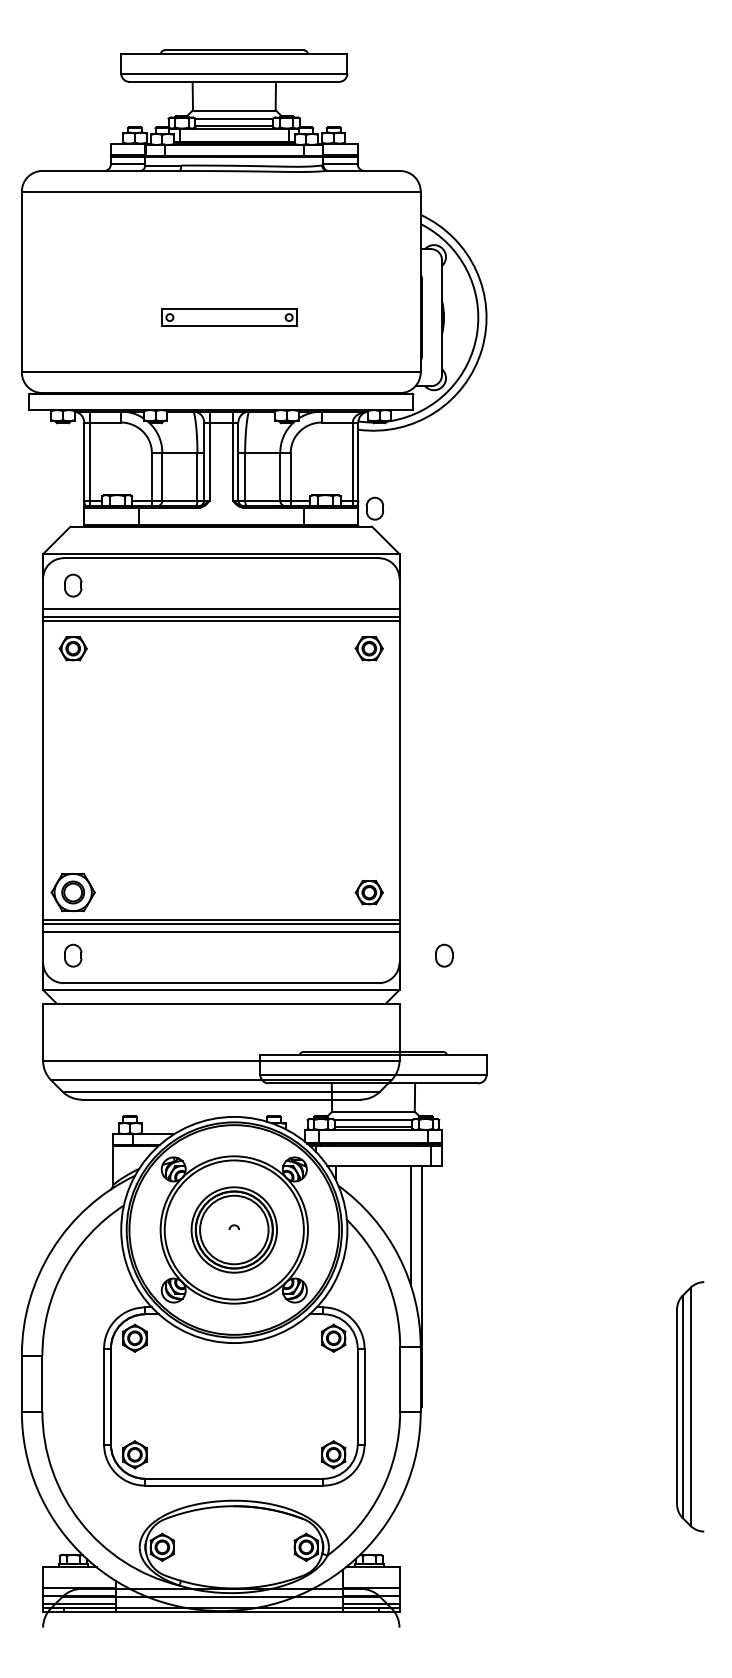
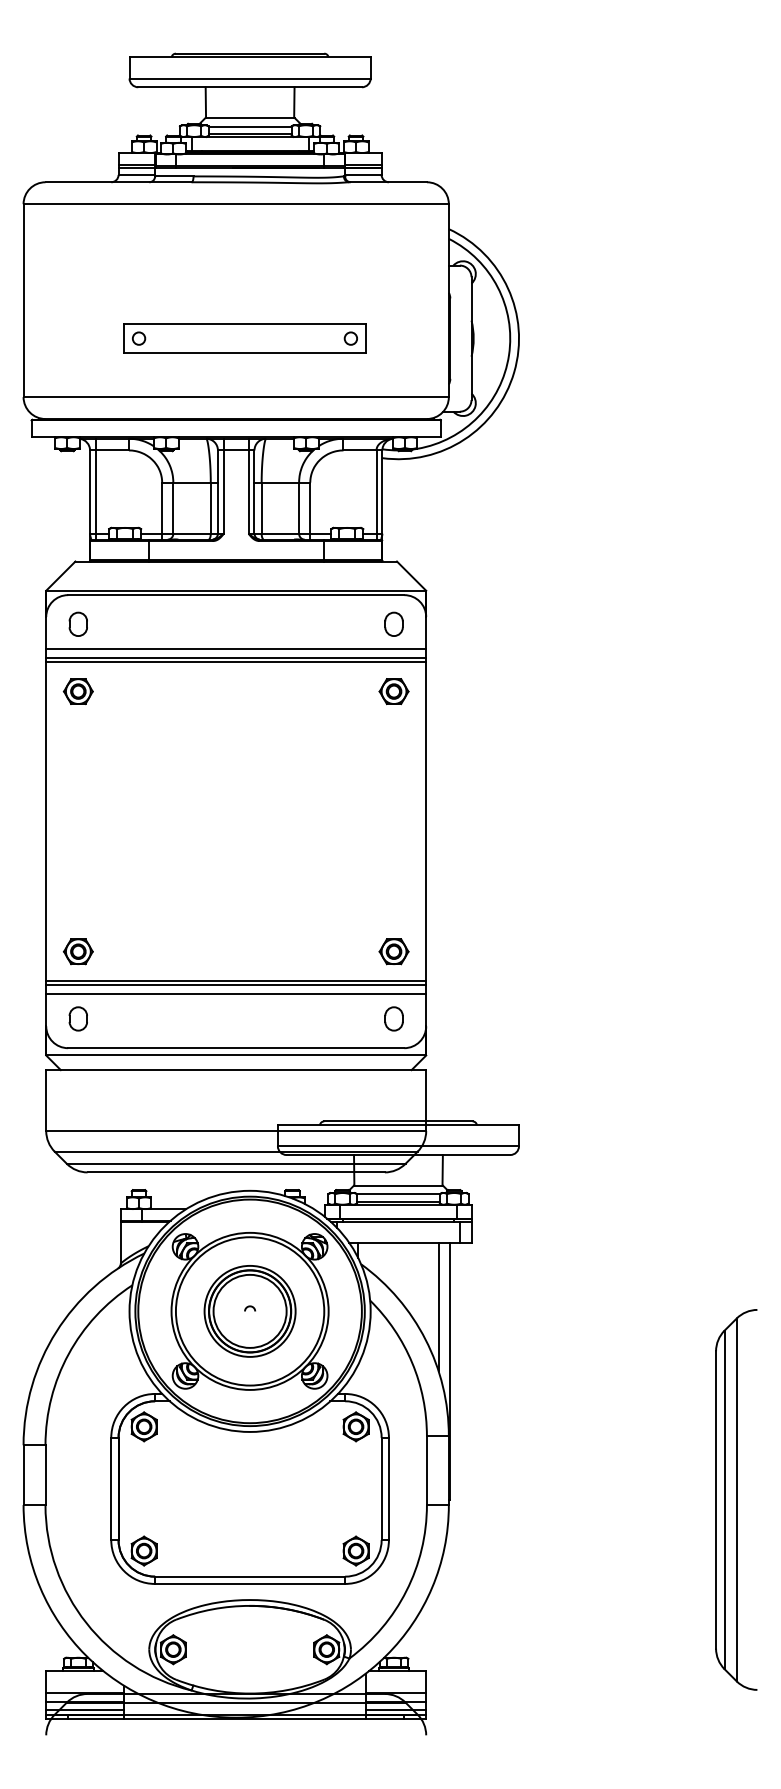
part: (229, 317) -> (244, 338), size x1.67
part: (374, 507) -> (393, 623), moved
part: (73, 892) -> (78, 951), size x0.62
part: (443, 955) -> (393, 1018), moved
part: (690, 1406) -> (736, 1499), size x1.43

